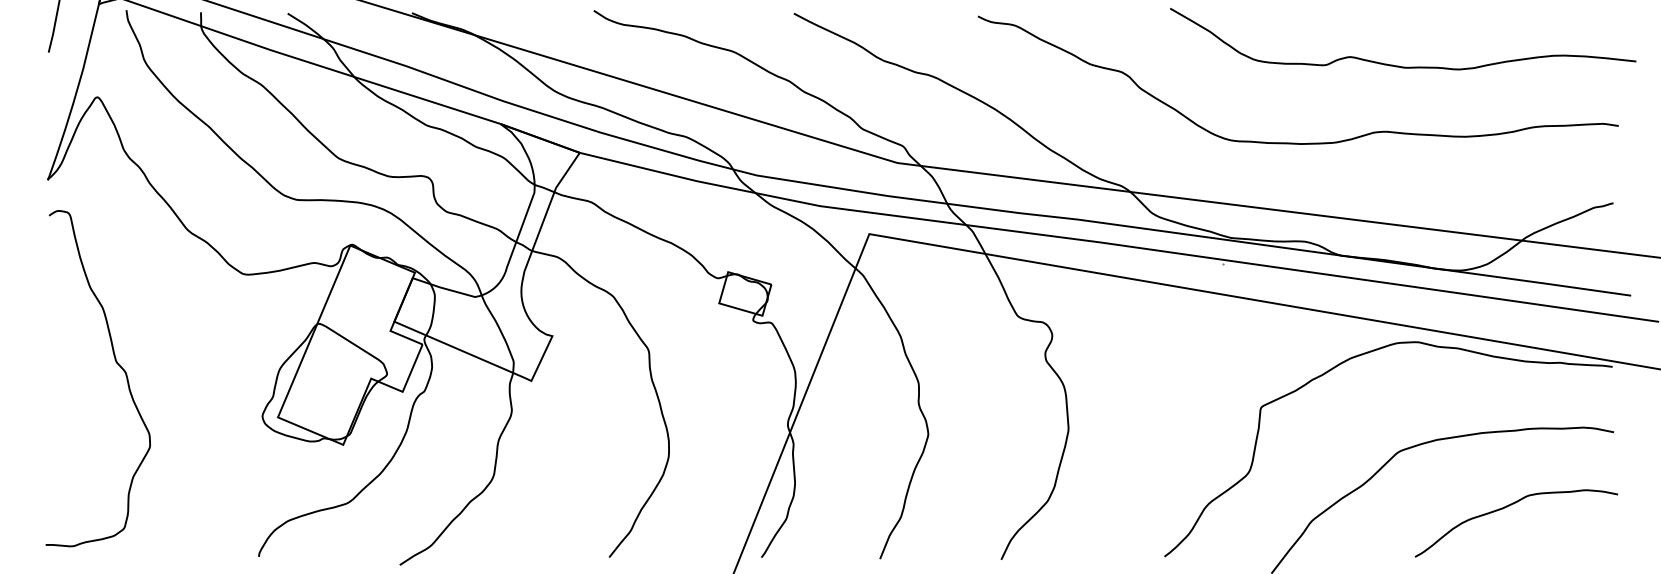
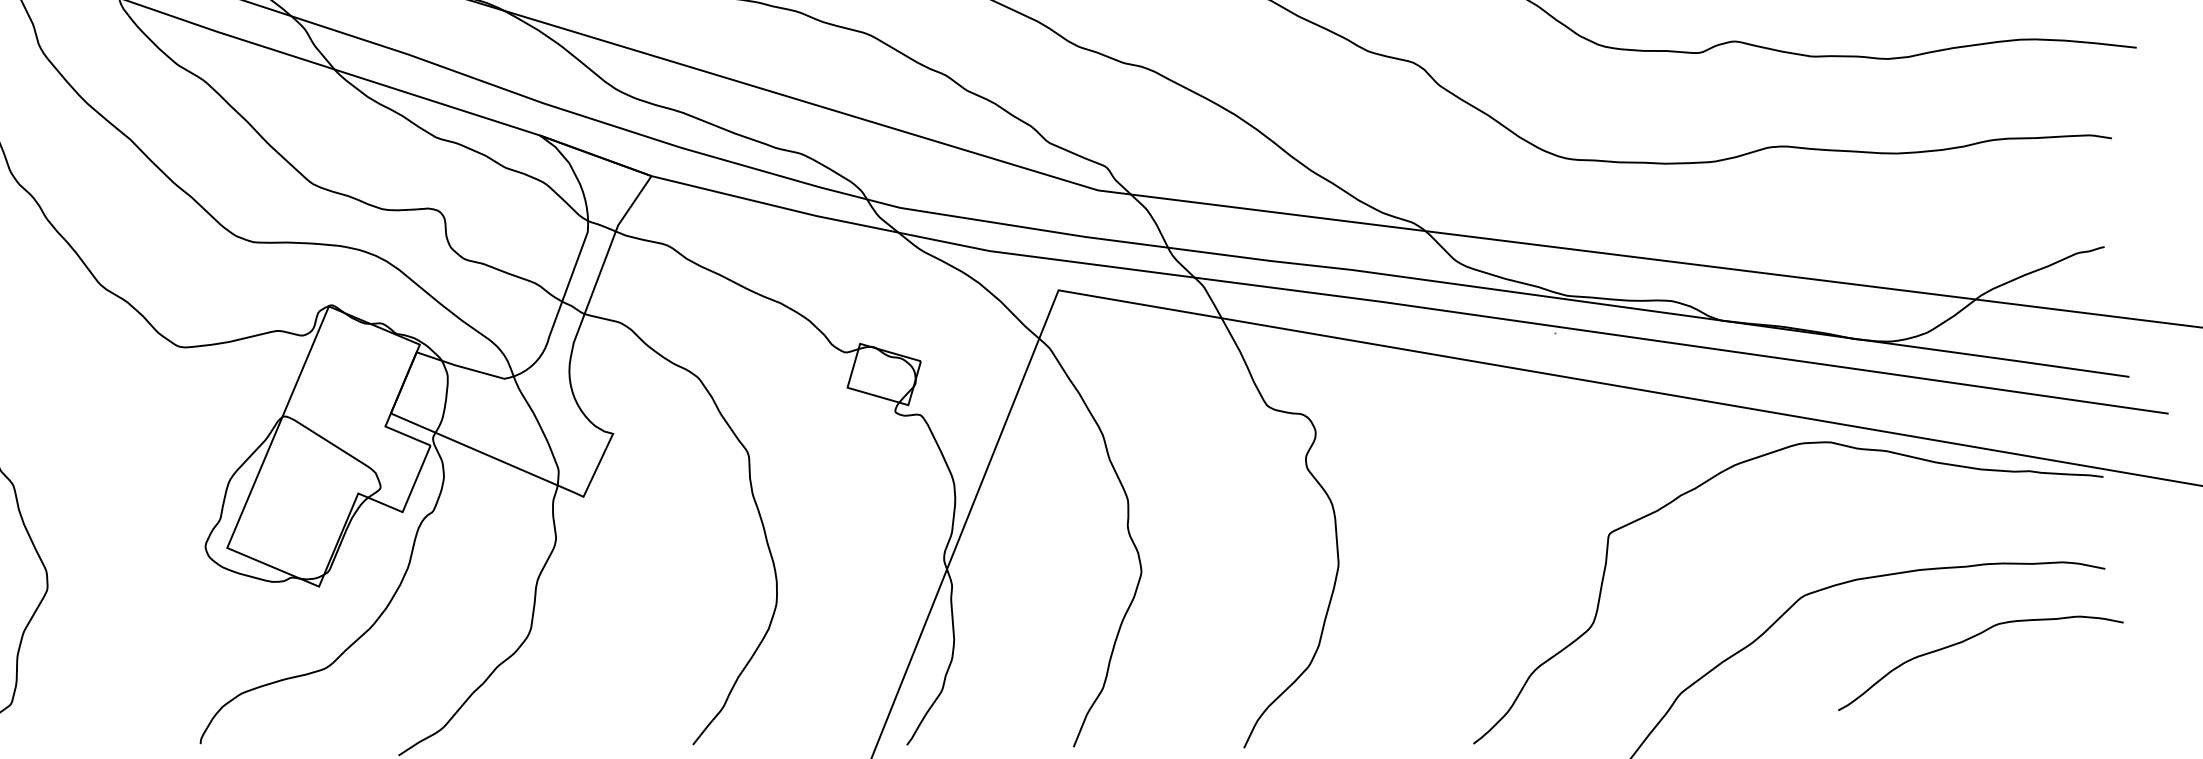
curve: (1507, 507) -> (1968, 640), moved

